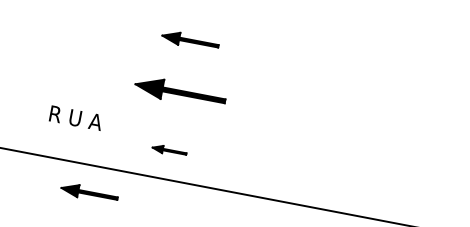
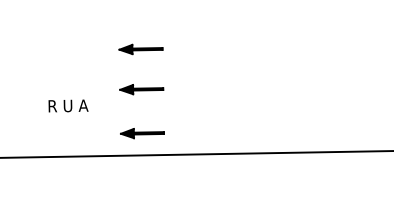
part: (180, 93) -> (141, 89), size x0.62
text: (76, 117) -> (68, 105), moved
part: (169, 150) -> (142, 133), size x1.67
part: (88, 193) -> (89, 177), removed

